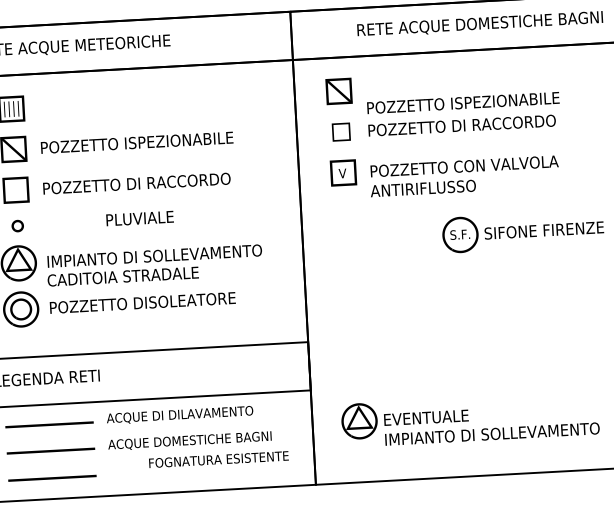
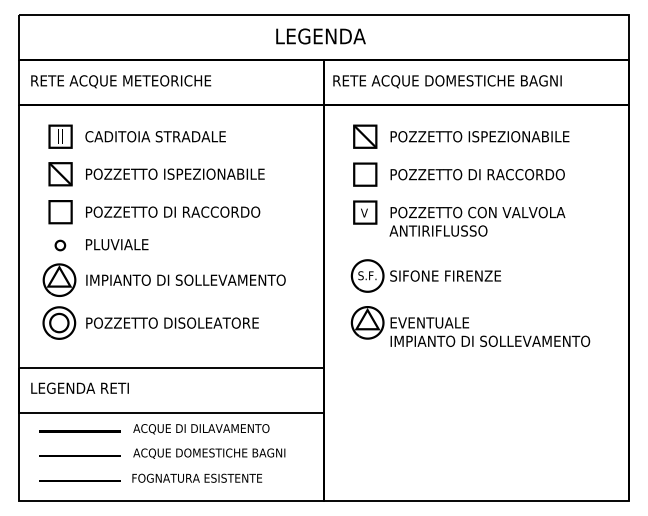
text: (480, 24) -> (447, 81), moved
text: (462, 102) -> (479, 136), moved
part: (341, 132) -> (365, 174), size x1.43
text: (140, 218) -> (117, 244), moved
text: (522, 231) -> (425, 275), moved
text: (123, 276) -> (155, 136), moved
text: (470, 419) -> (470, 326), moved
text: (219, 458) -> (197, 477), moved

